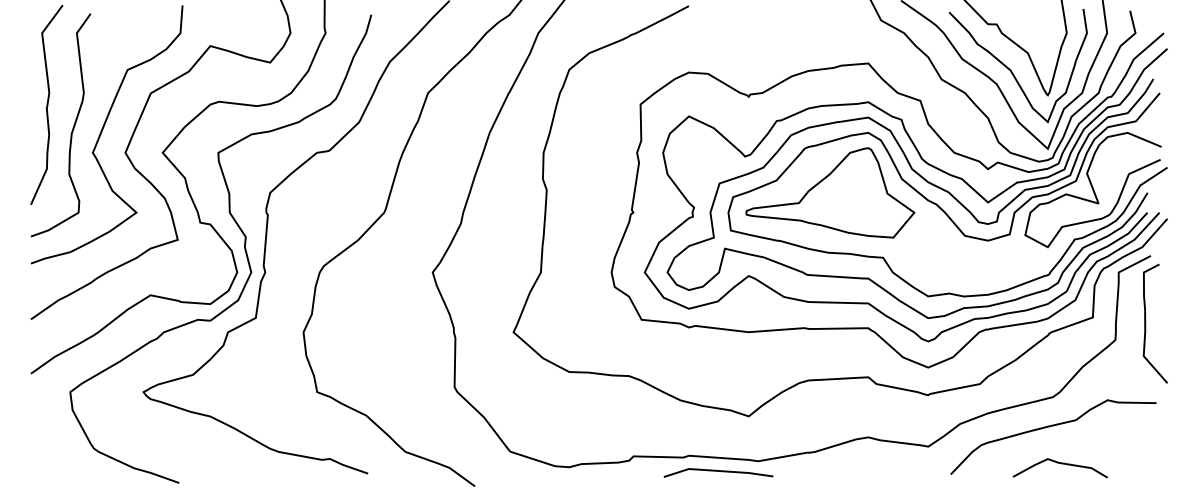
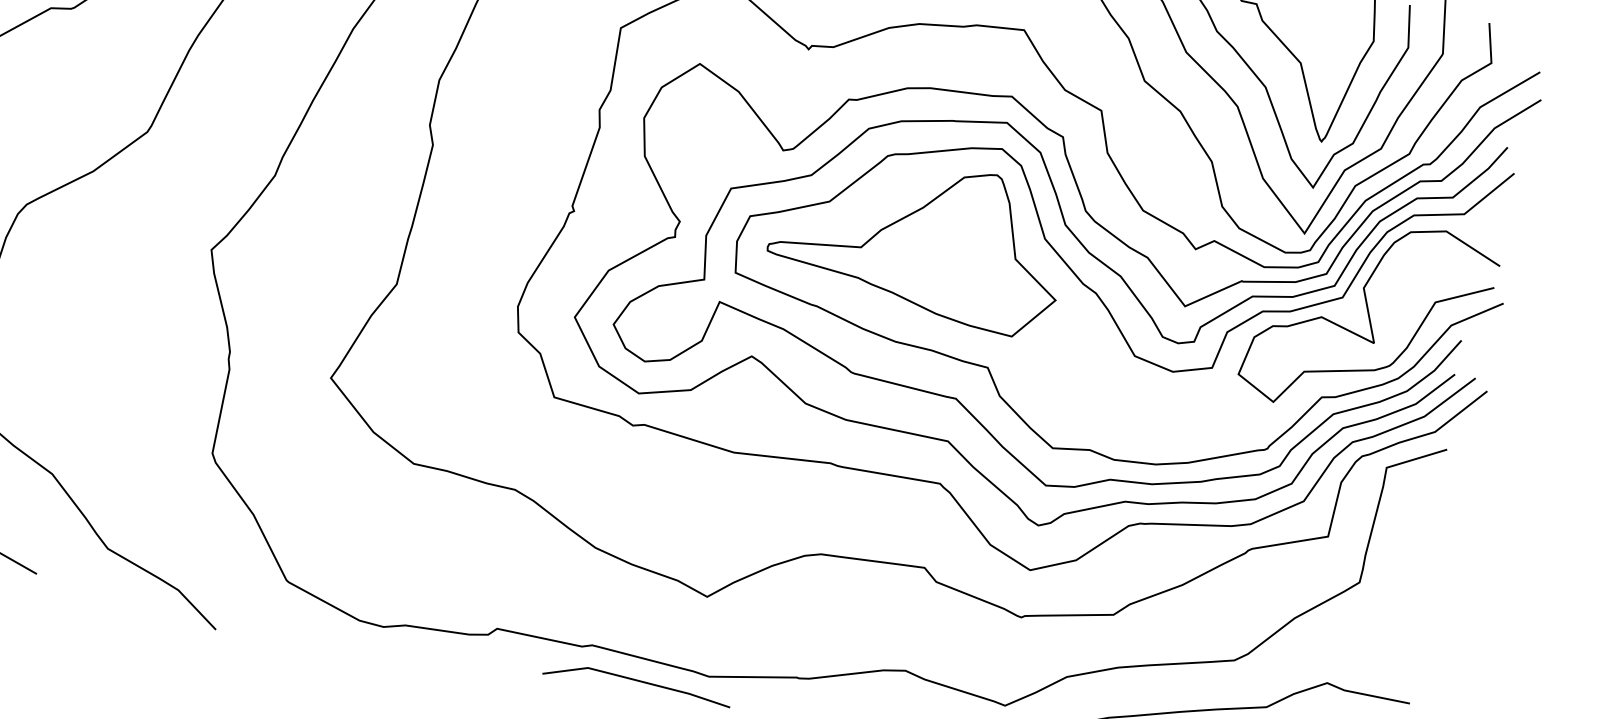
curve: (1146, 323) -> (1418, 563), removed

